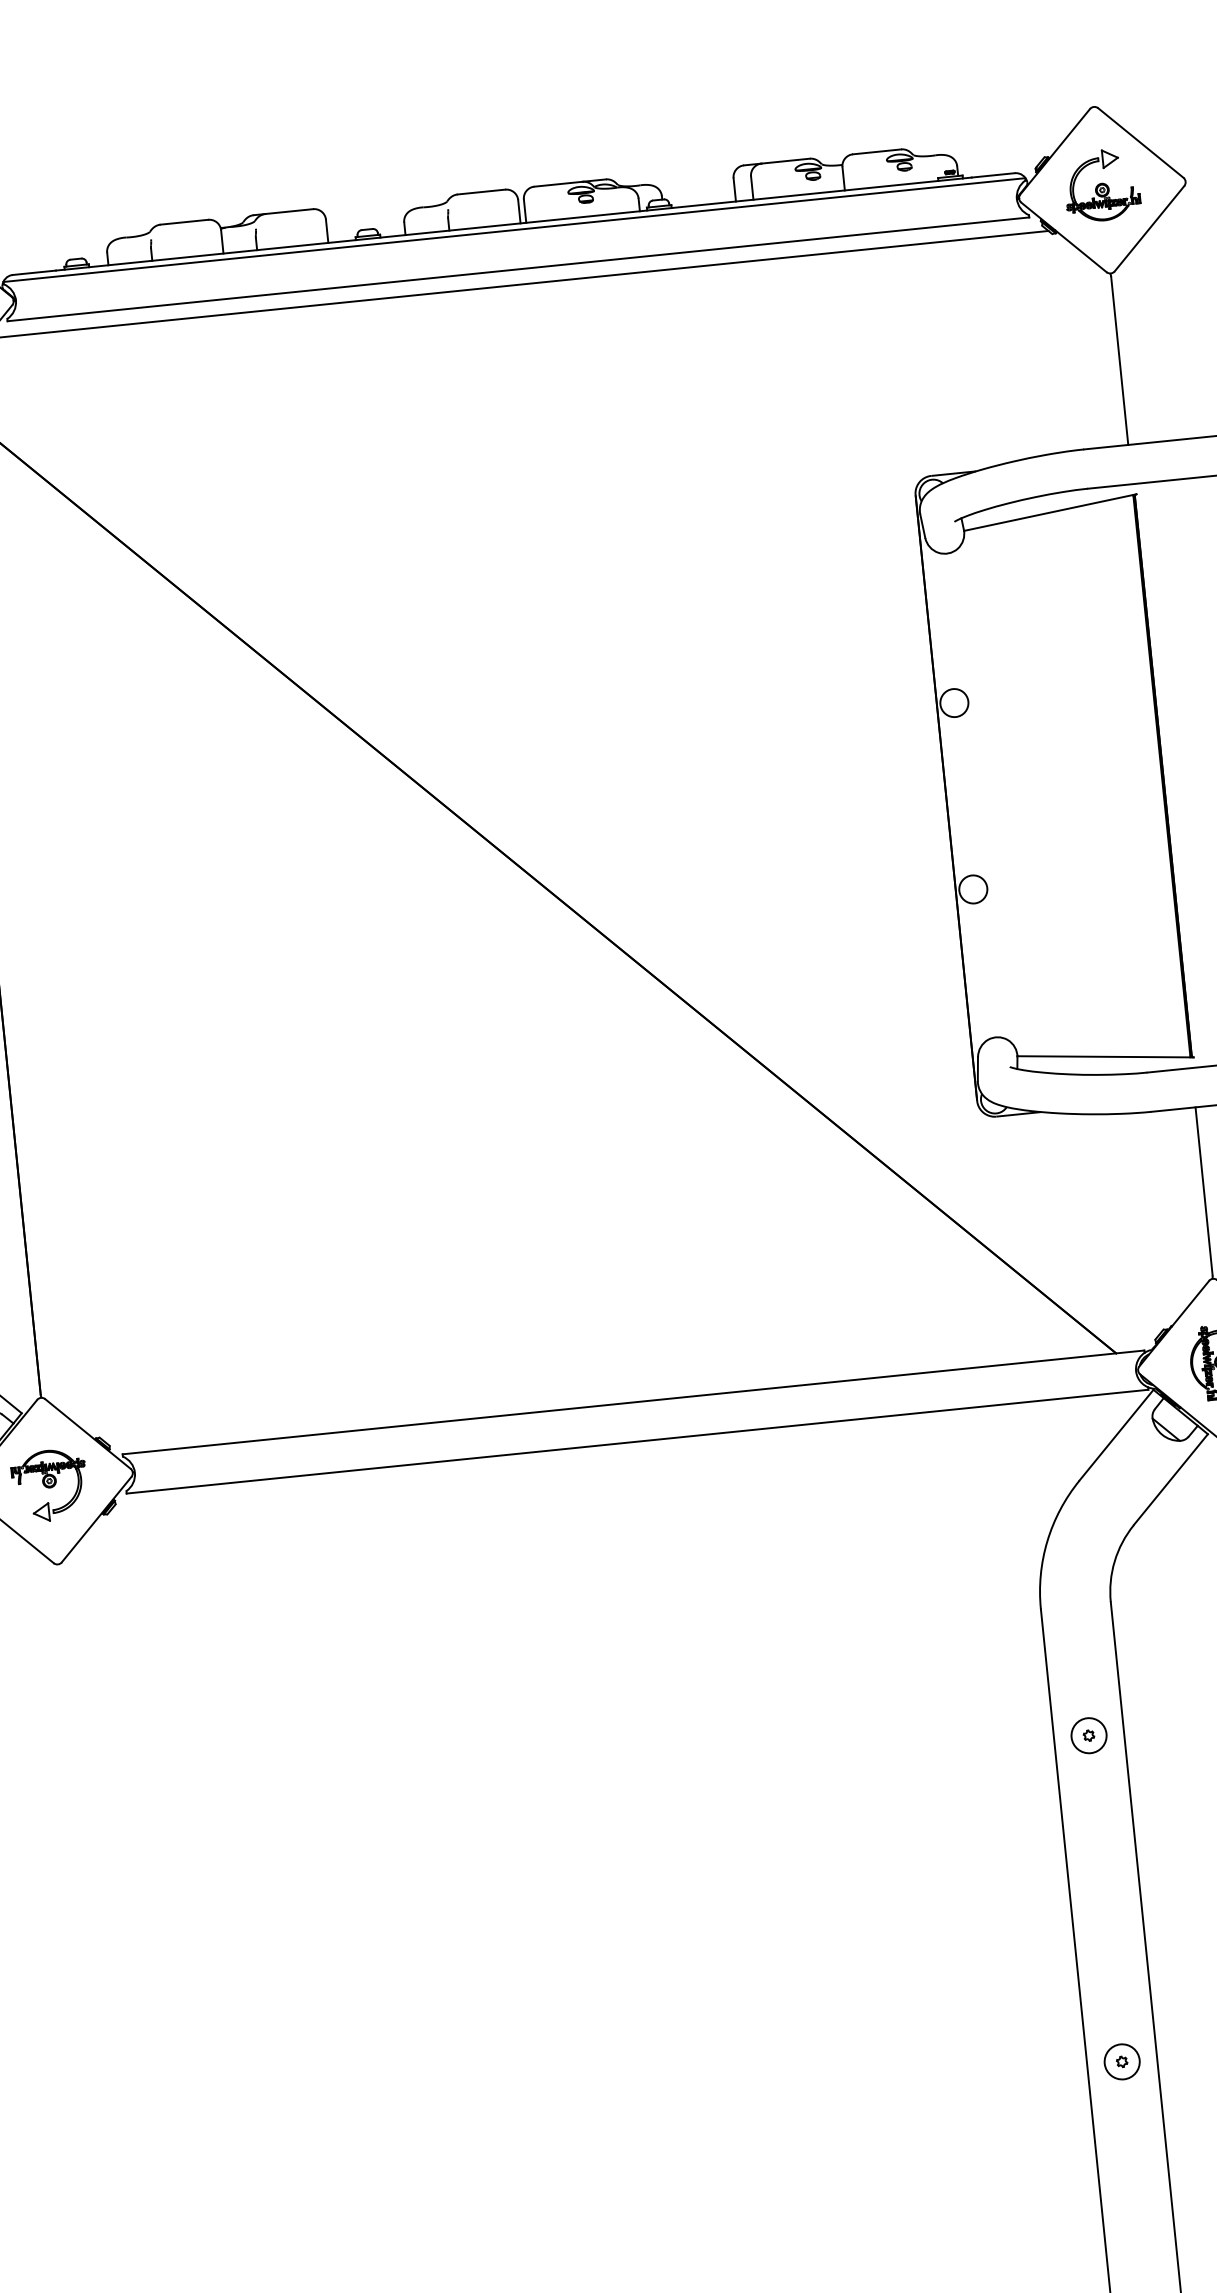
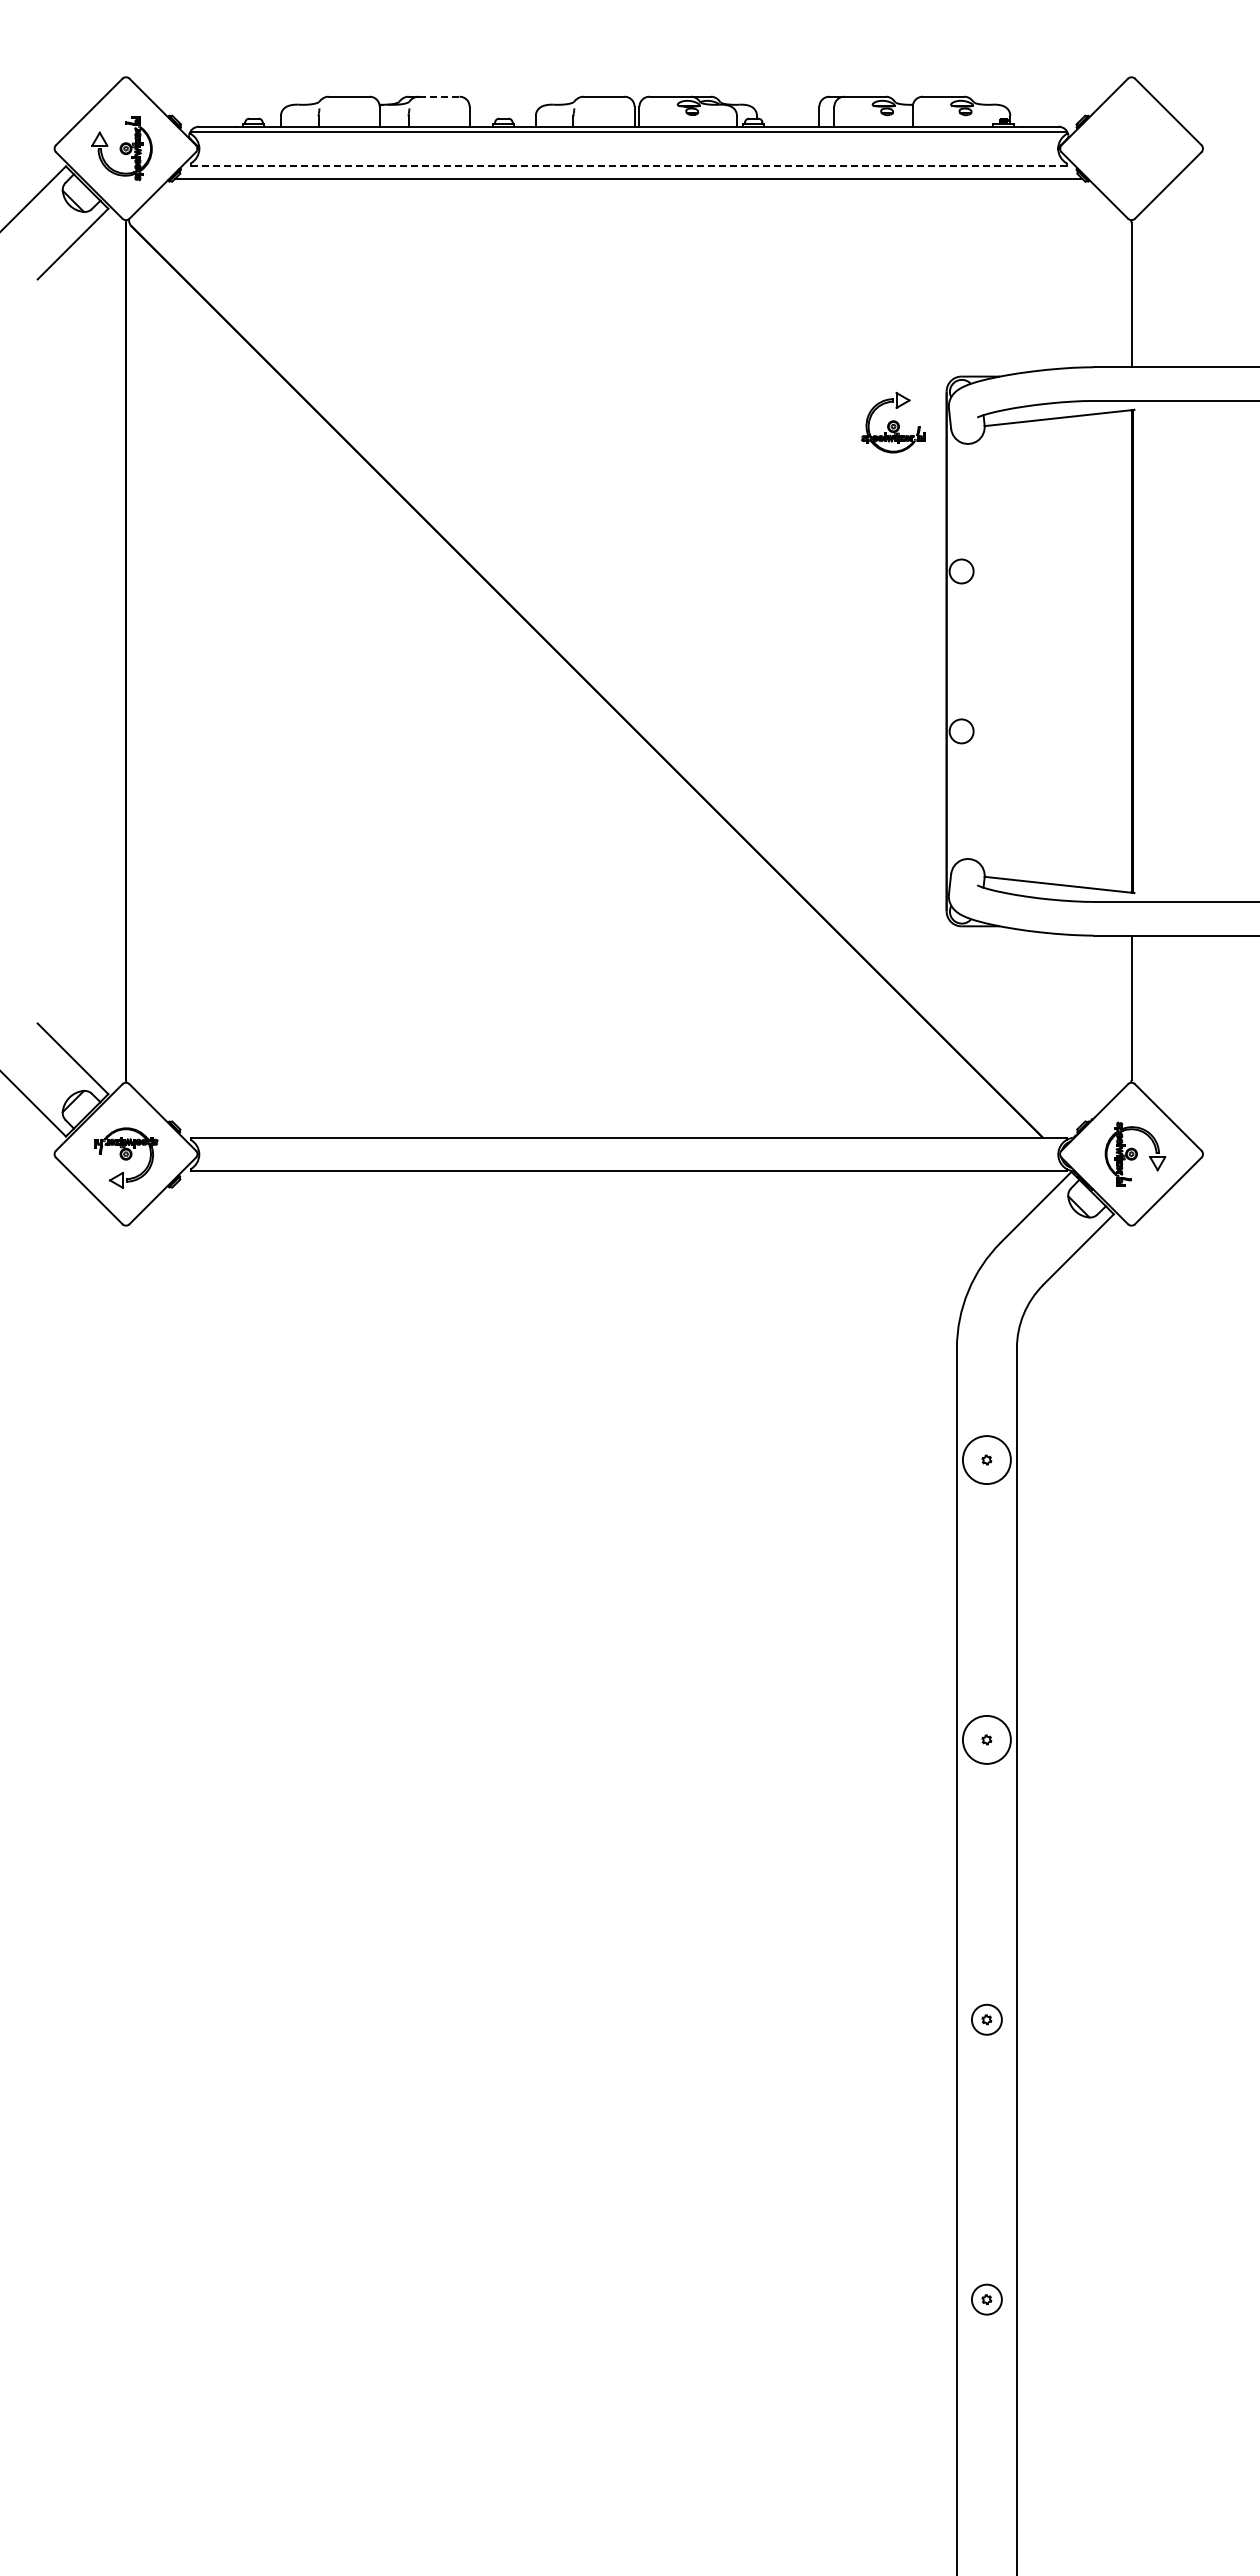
part: (1101, 185) -> (893, 422), moved
line: (289, 211) -> (439, 96), solid -> dashed
line: (519, 269) -> (629, 165), solid -> dashed
circle: (1088, 1736) -> (986, 1460), size x1.6
circle: (1121, 2061) -> (986, 1739), size x1.6

